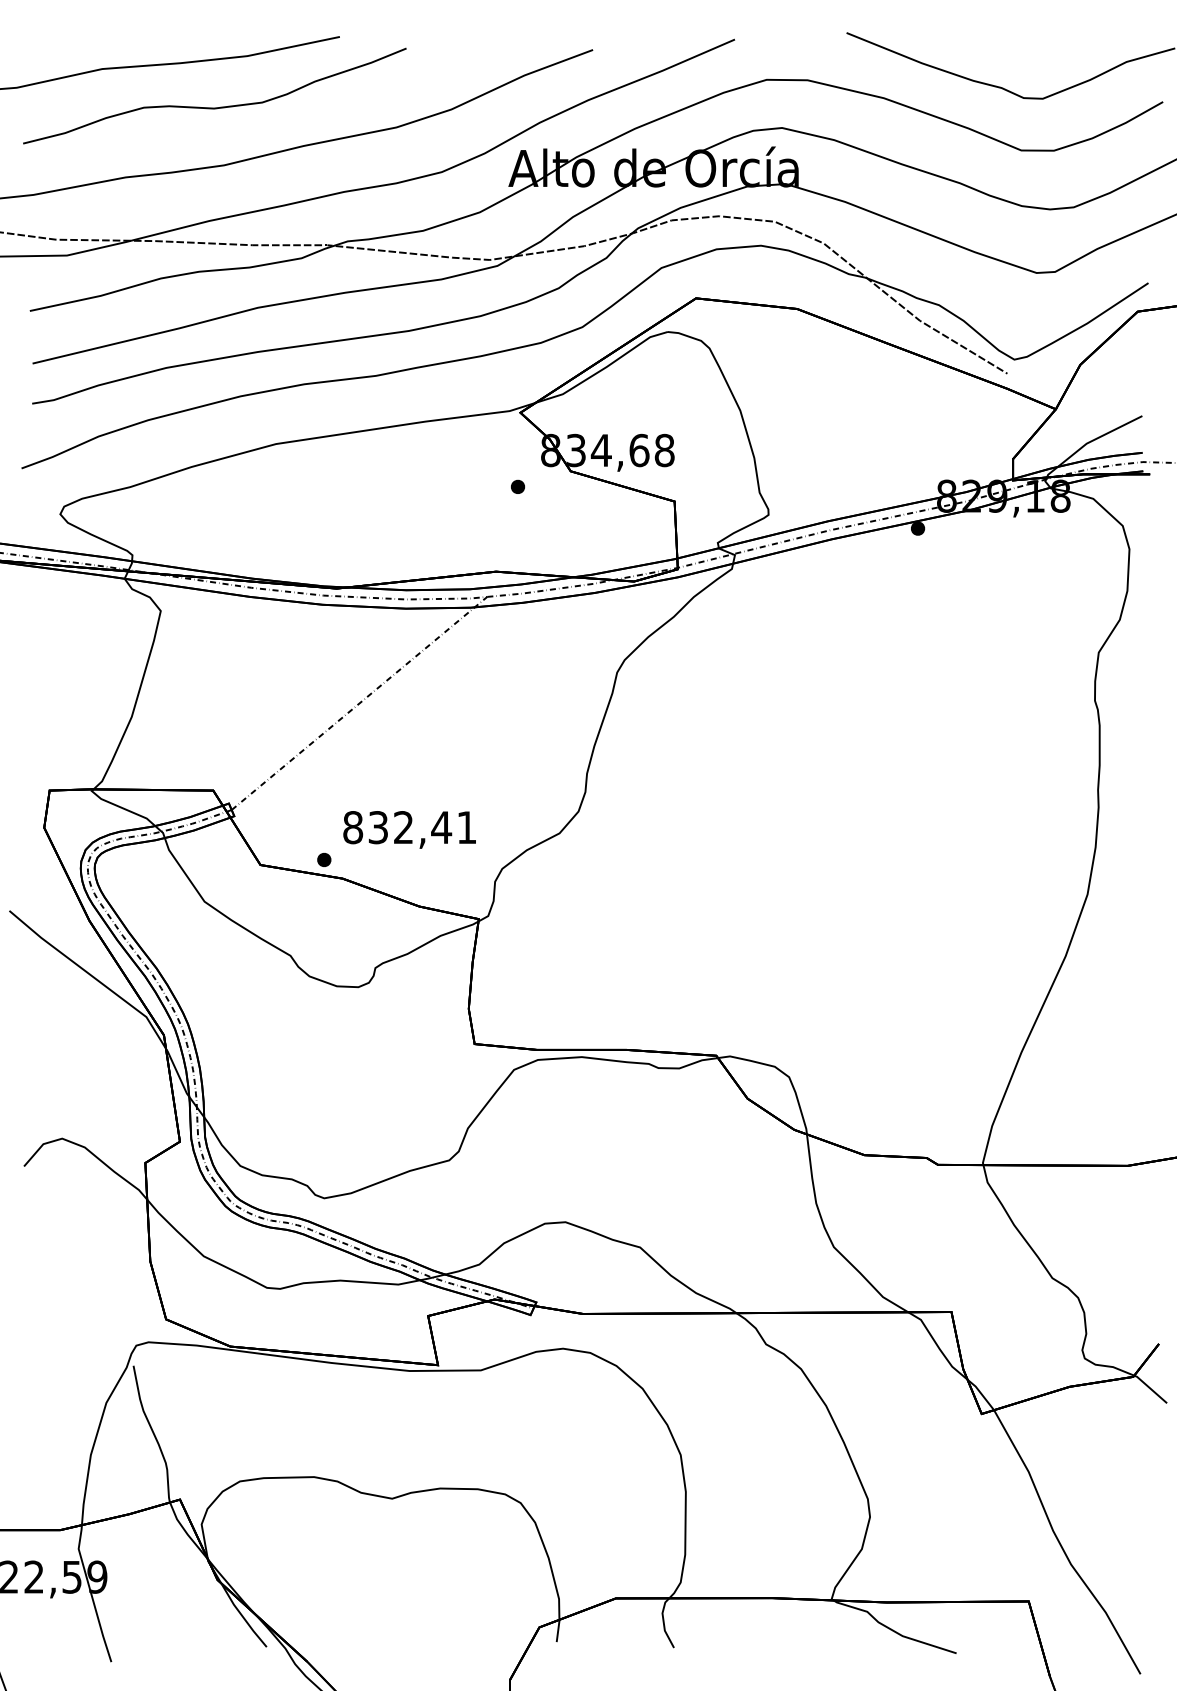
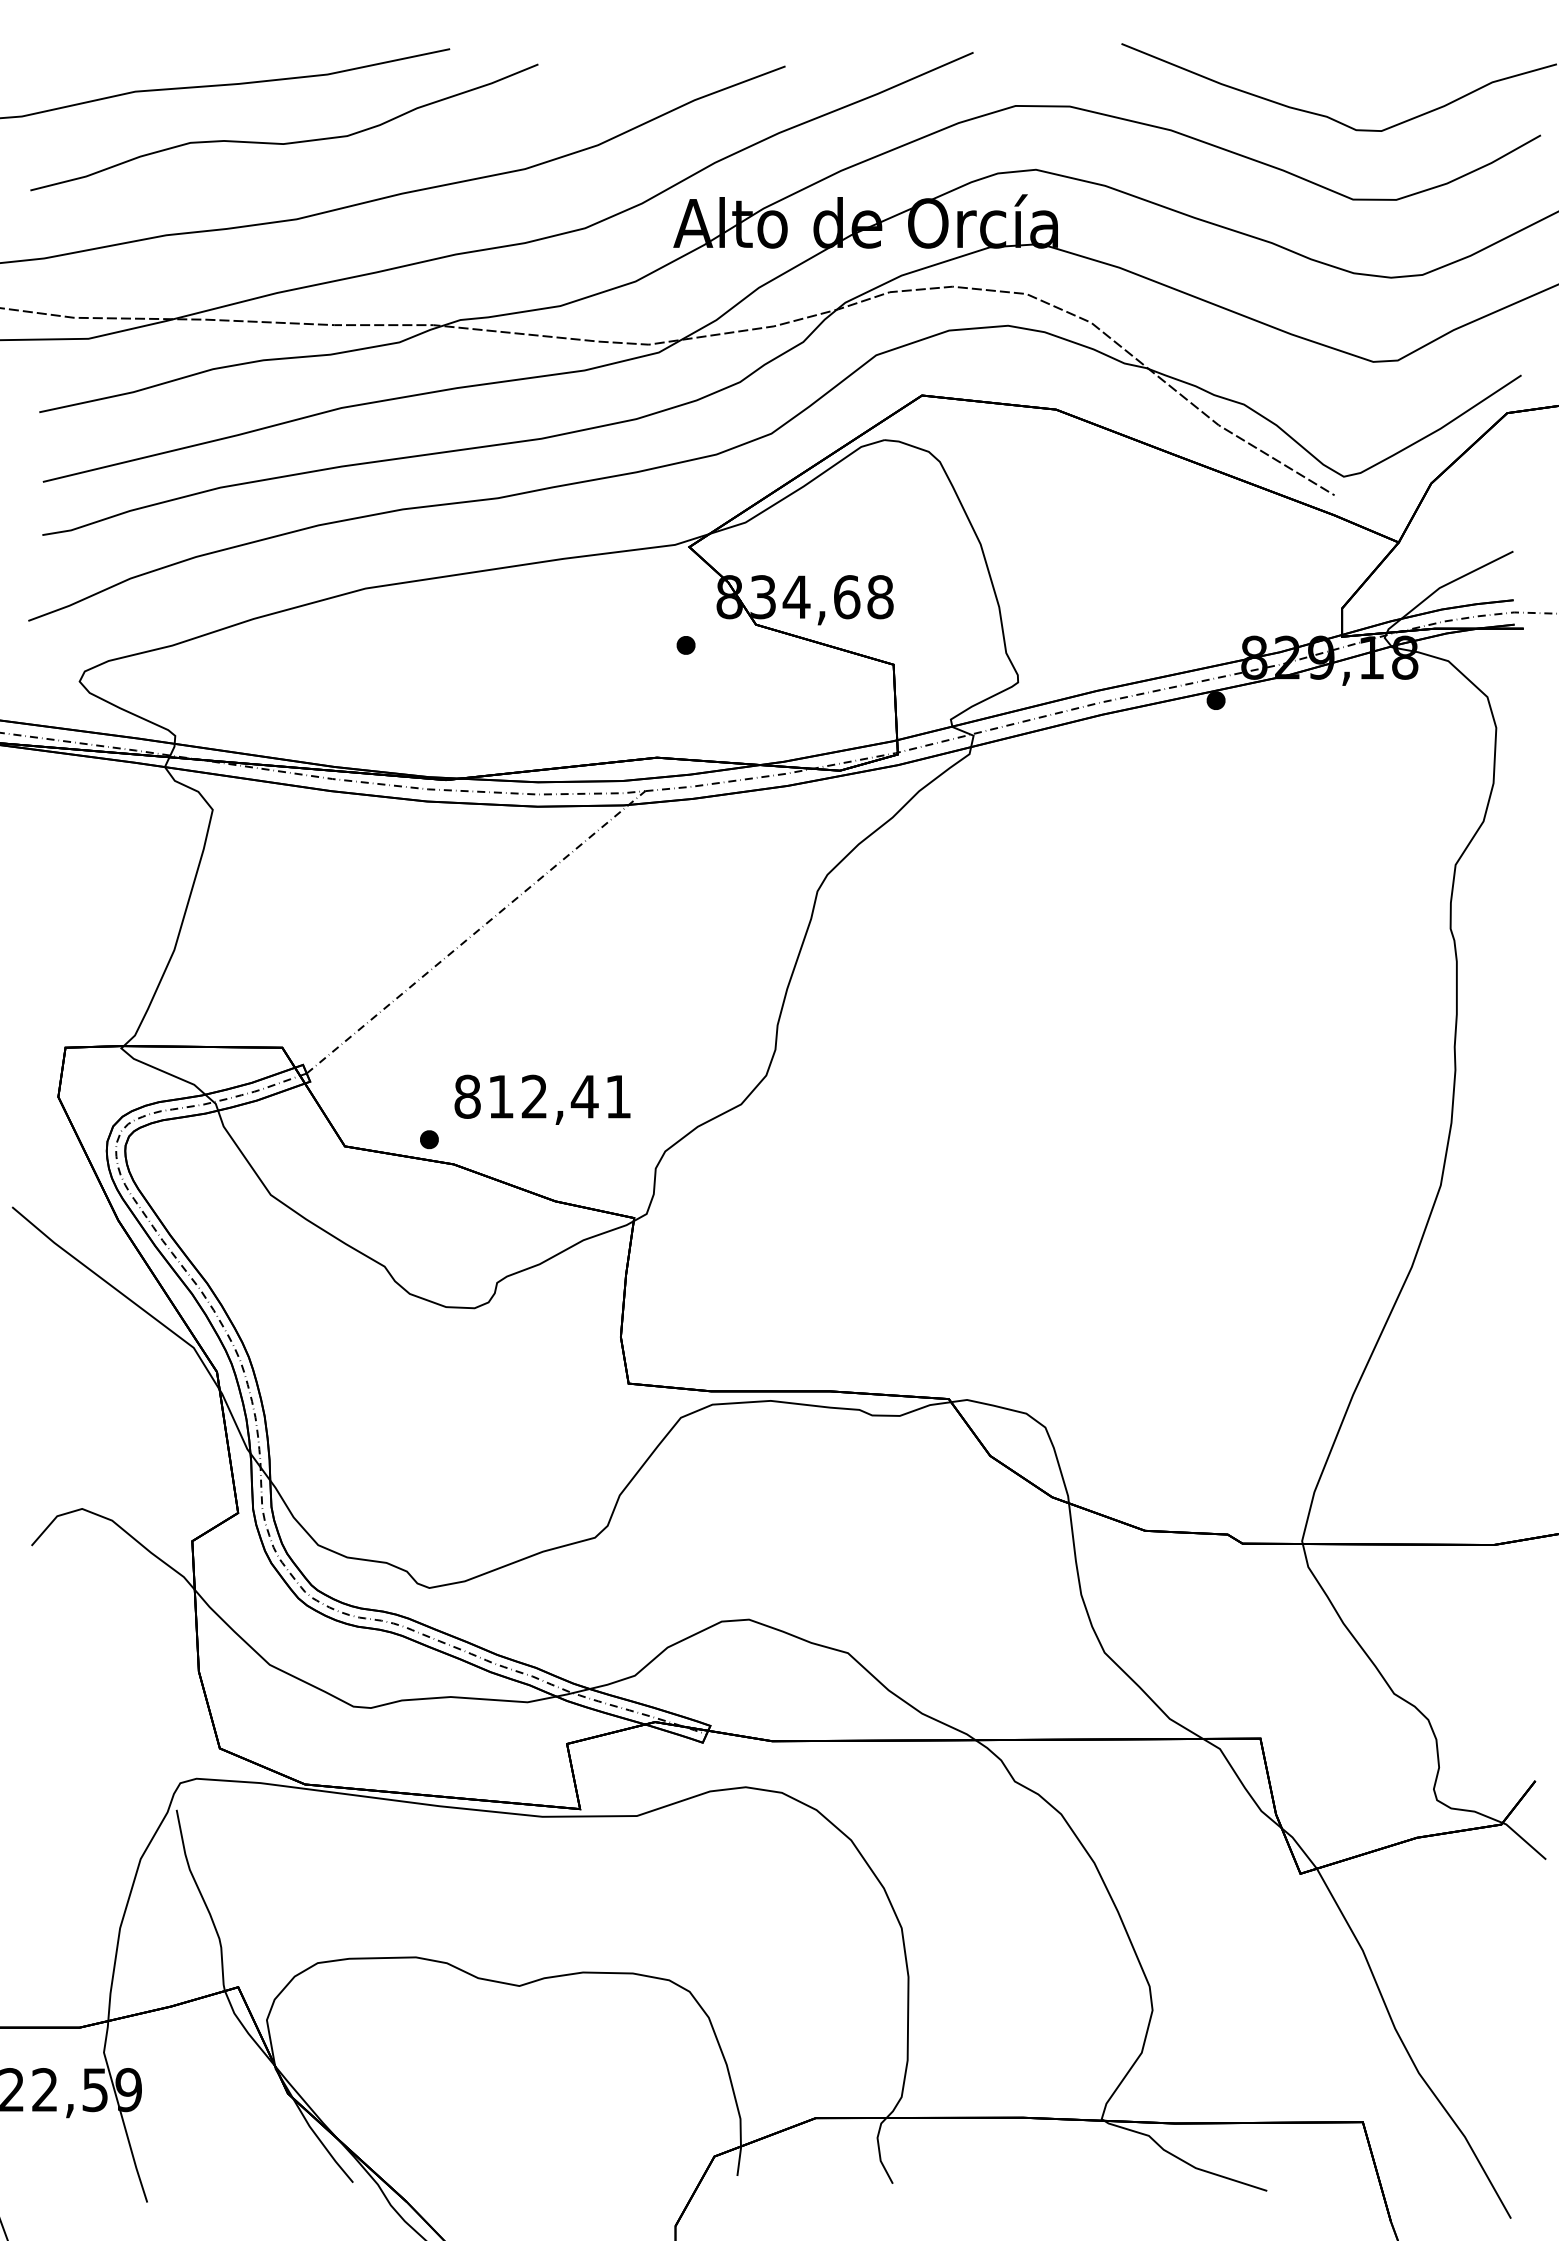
text: (377, 827) -> (500, 1096), 832,41 -> 812,41

